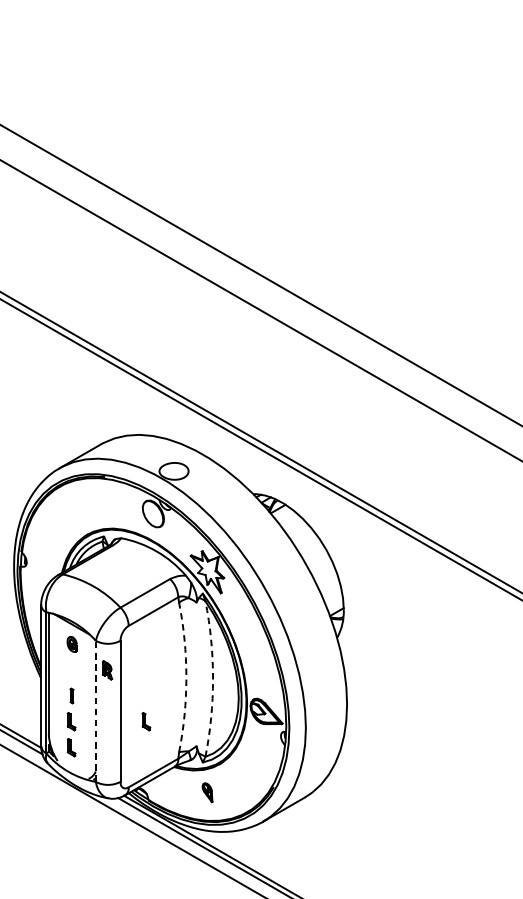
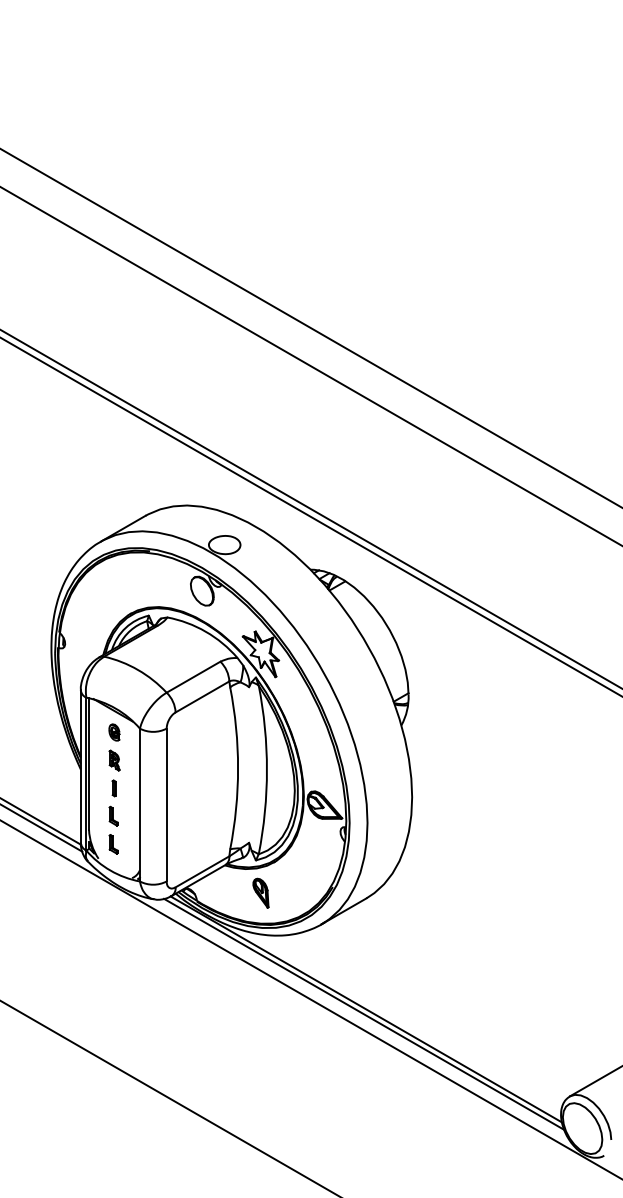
part: (107, 670) -> (114, 760), moved
arc: (186, 677) -> (238, 768), dashed -> solid
arc: (212, 678) -> (266, 769), dashed -> solid
line: (95, 710) -> (139, 804), dashed -> solid
part: (146, 721) -> (194, 815), removed
part: (207, 792) -> (260, 892), size x1.43

